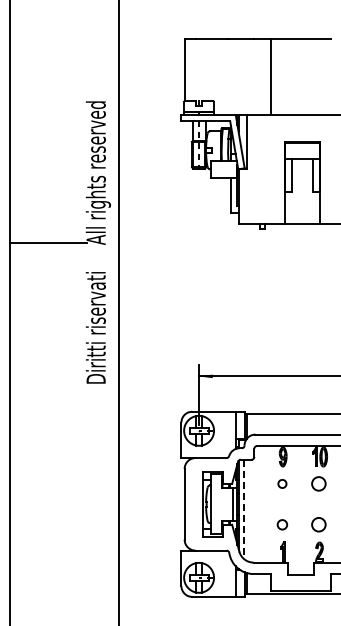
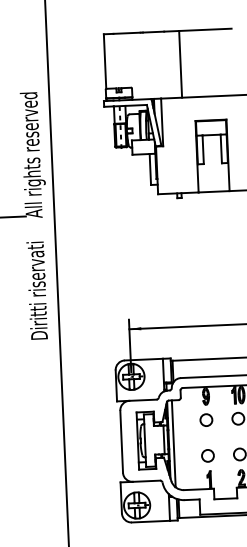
circle: (282, 483) -> (206, 419), size x1.67
line: (244, 509) -> (174, 444), dashed -> solid
circle: (282, 524) -> (208, 455), size x1.43

